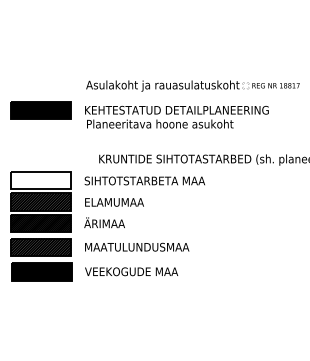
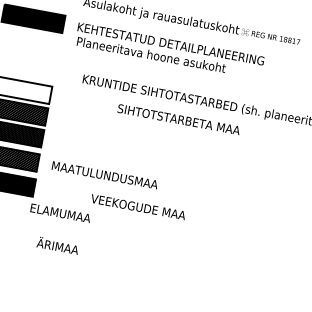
text: (144, 180) -> (178, 119), moved
text: (114, 202) -> (60, 213), moved
text: (104, 222) -> (57, 245), moved
text: (131, 271) -> (138, 206), moved

